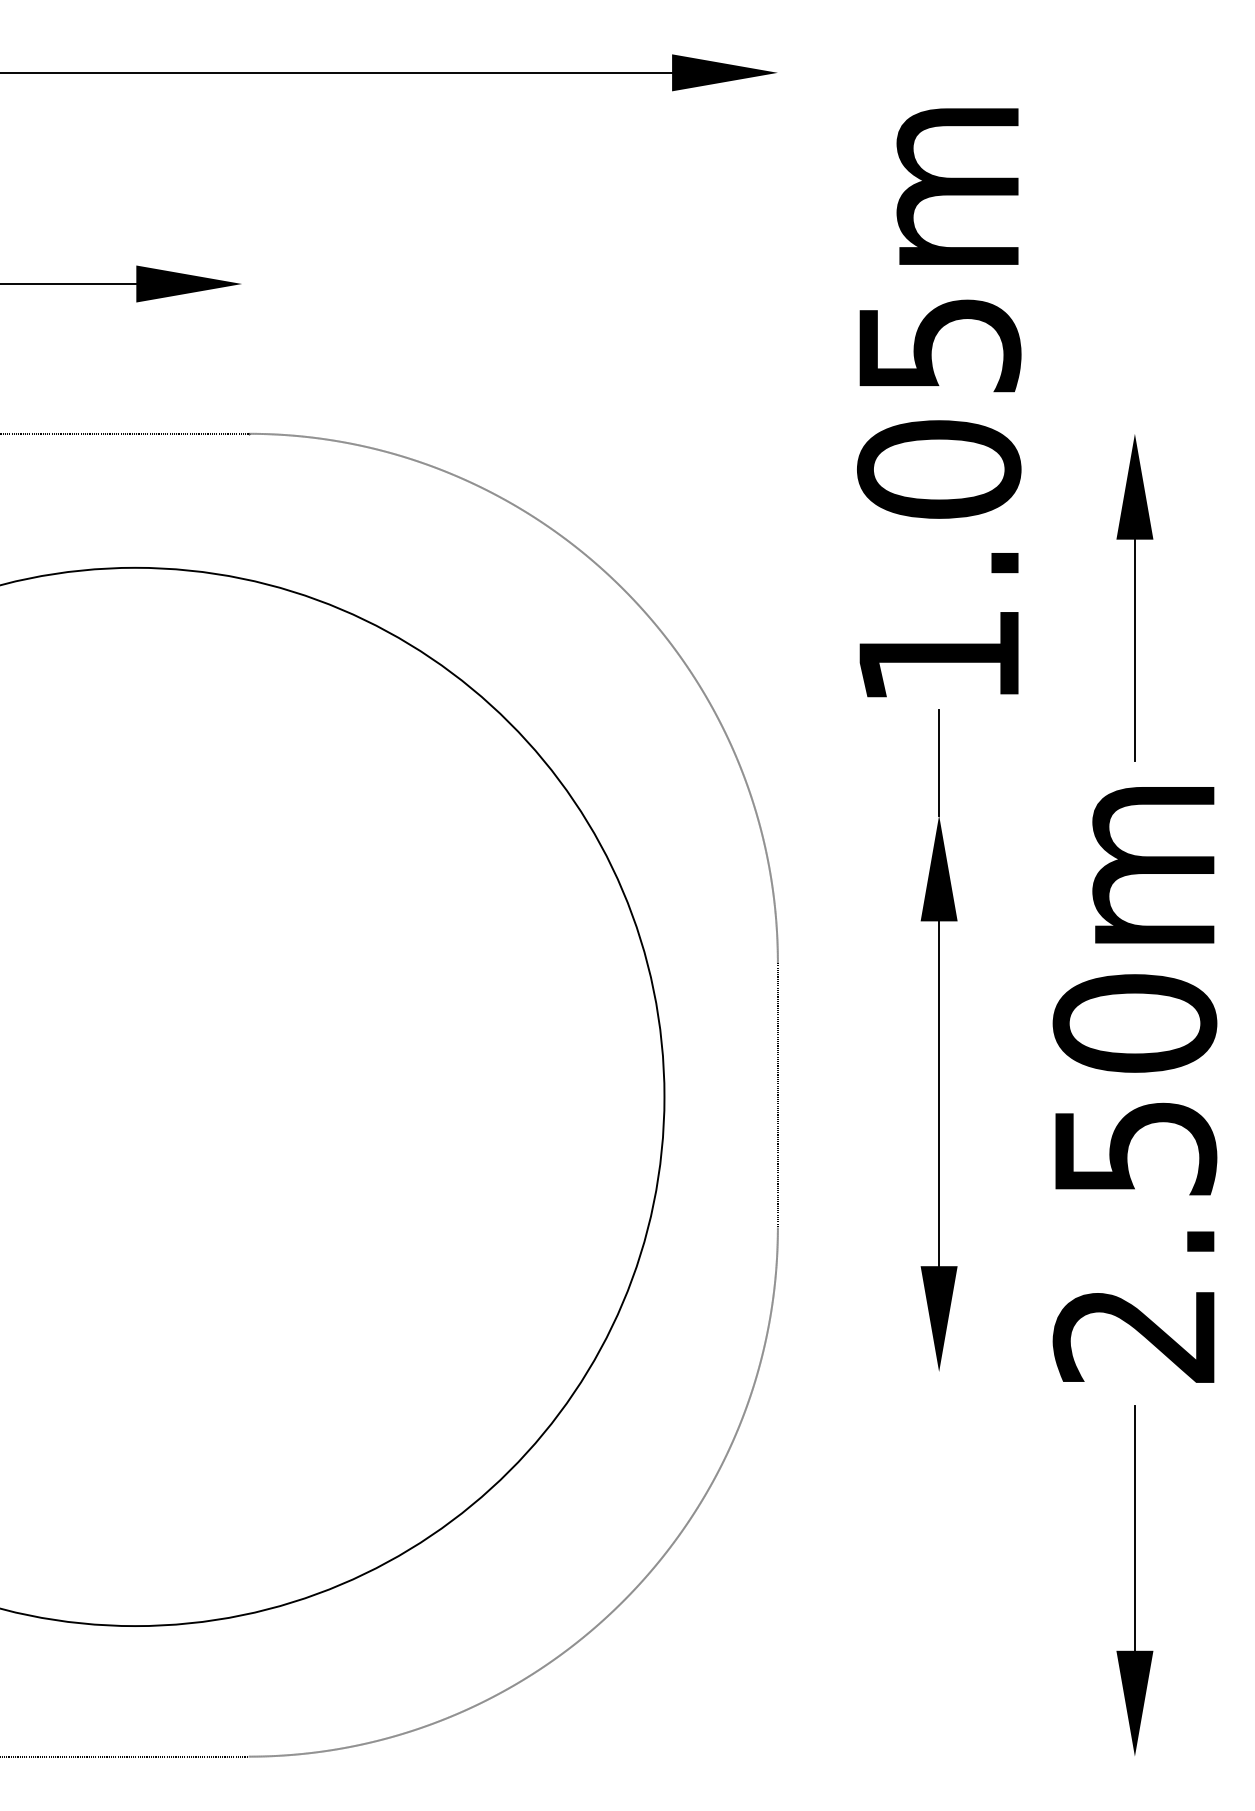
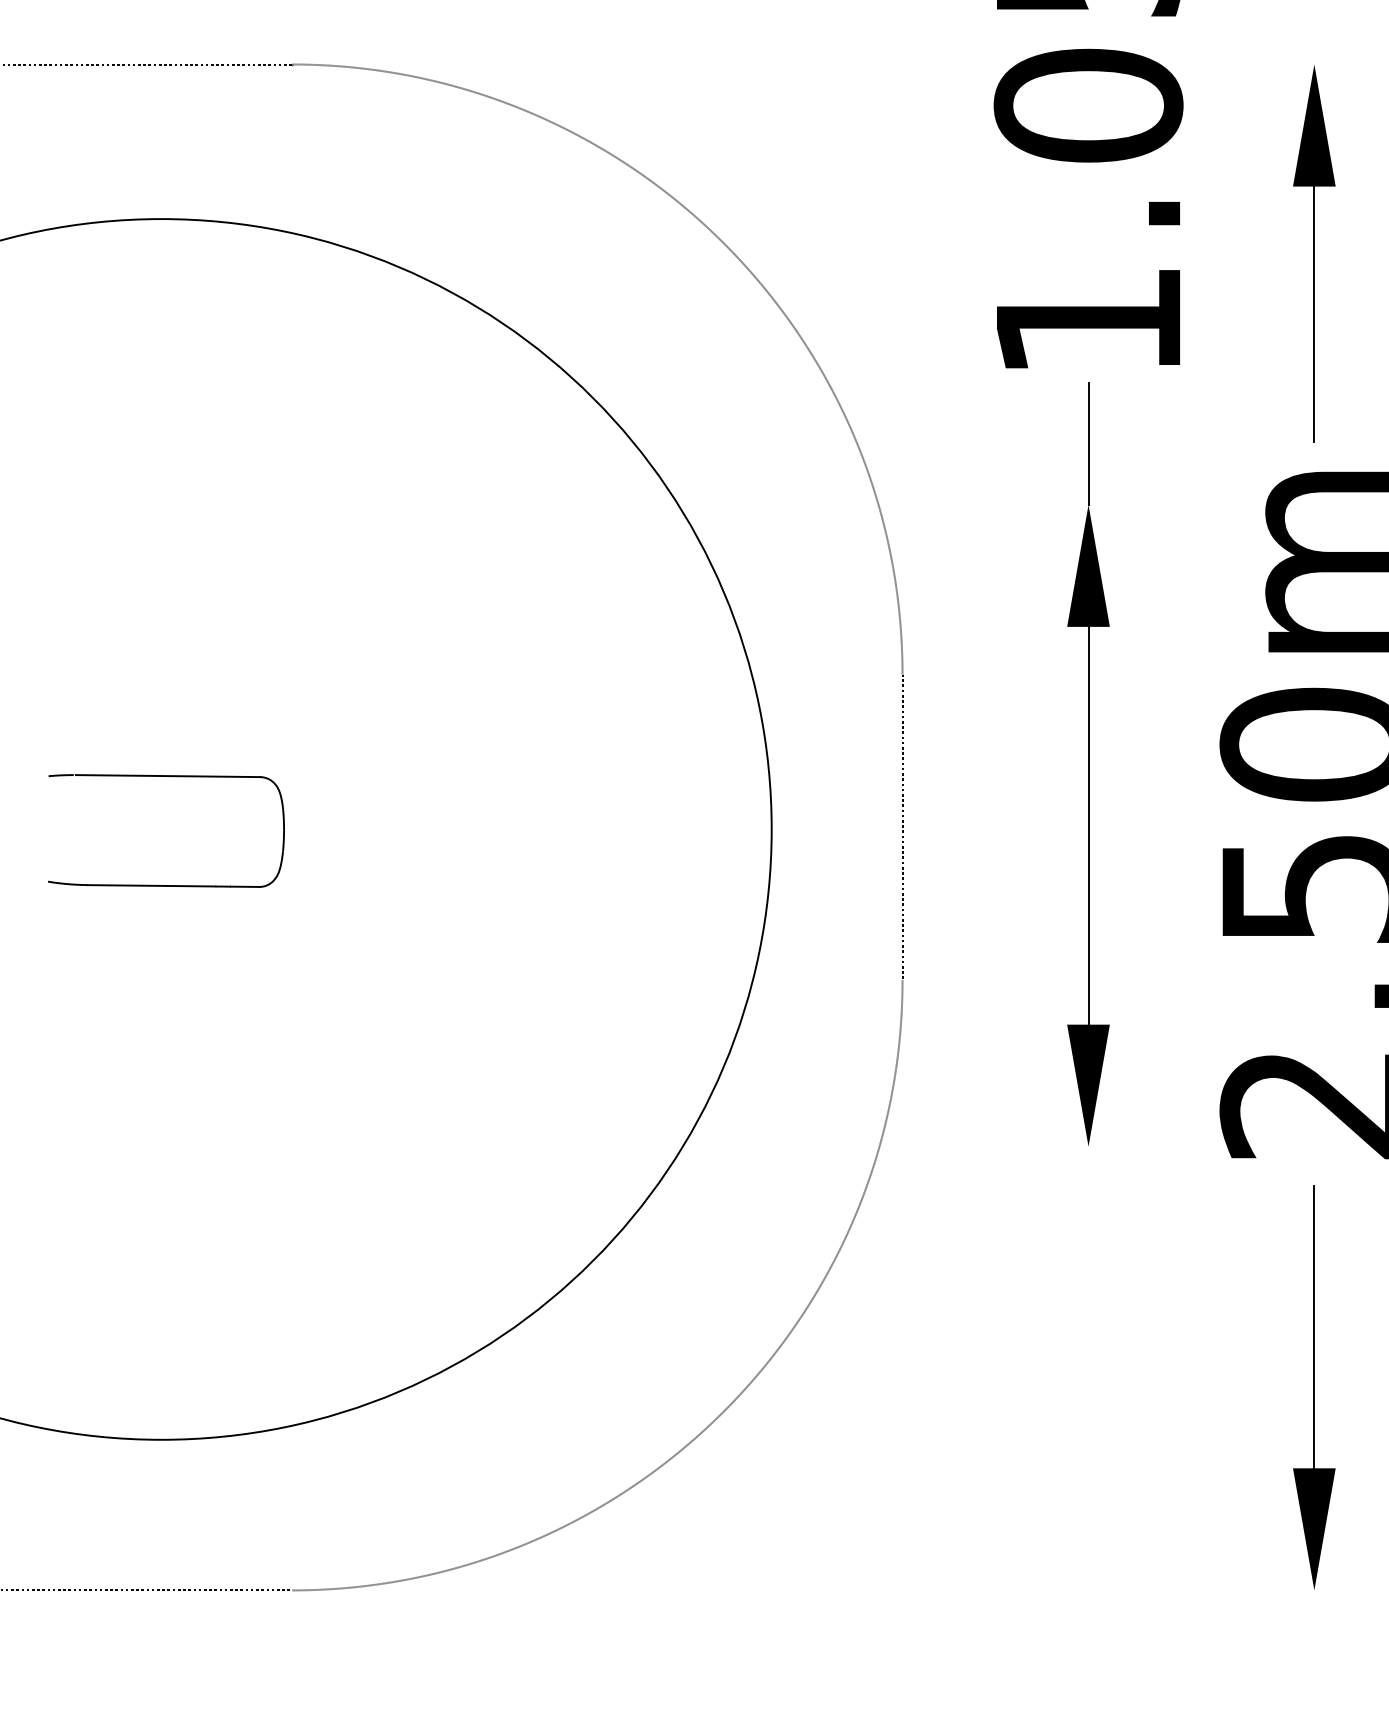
part: (139, 1051) -> (166, 776), added

